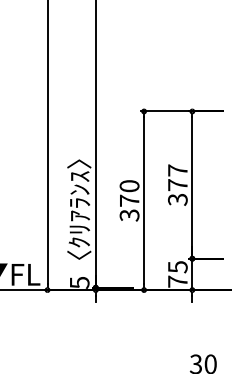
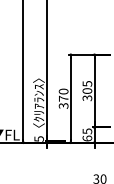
text: (178, 177) -> (87, 87), 377 -> 305
text: (178, 281) -> (87, 138), 75 -> 65

